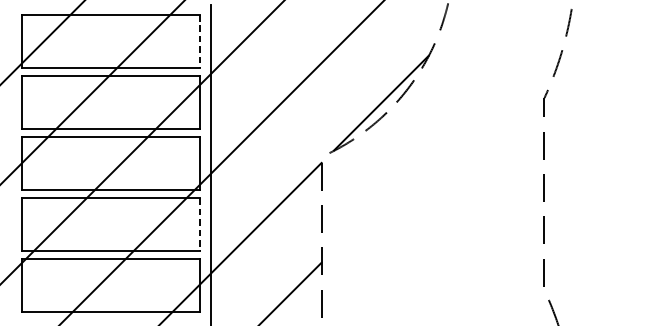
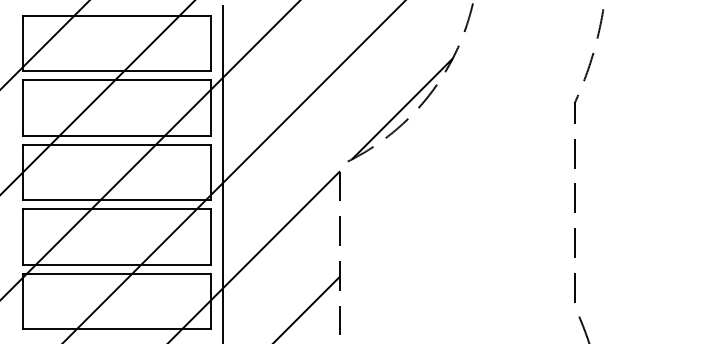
line: (200, 41) -> (211, 43), dashed -> solid
line: (200, 225) -> (211, 237), dashed -> solid

